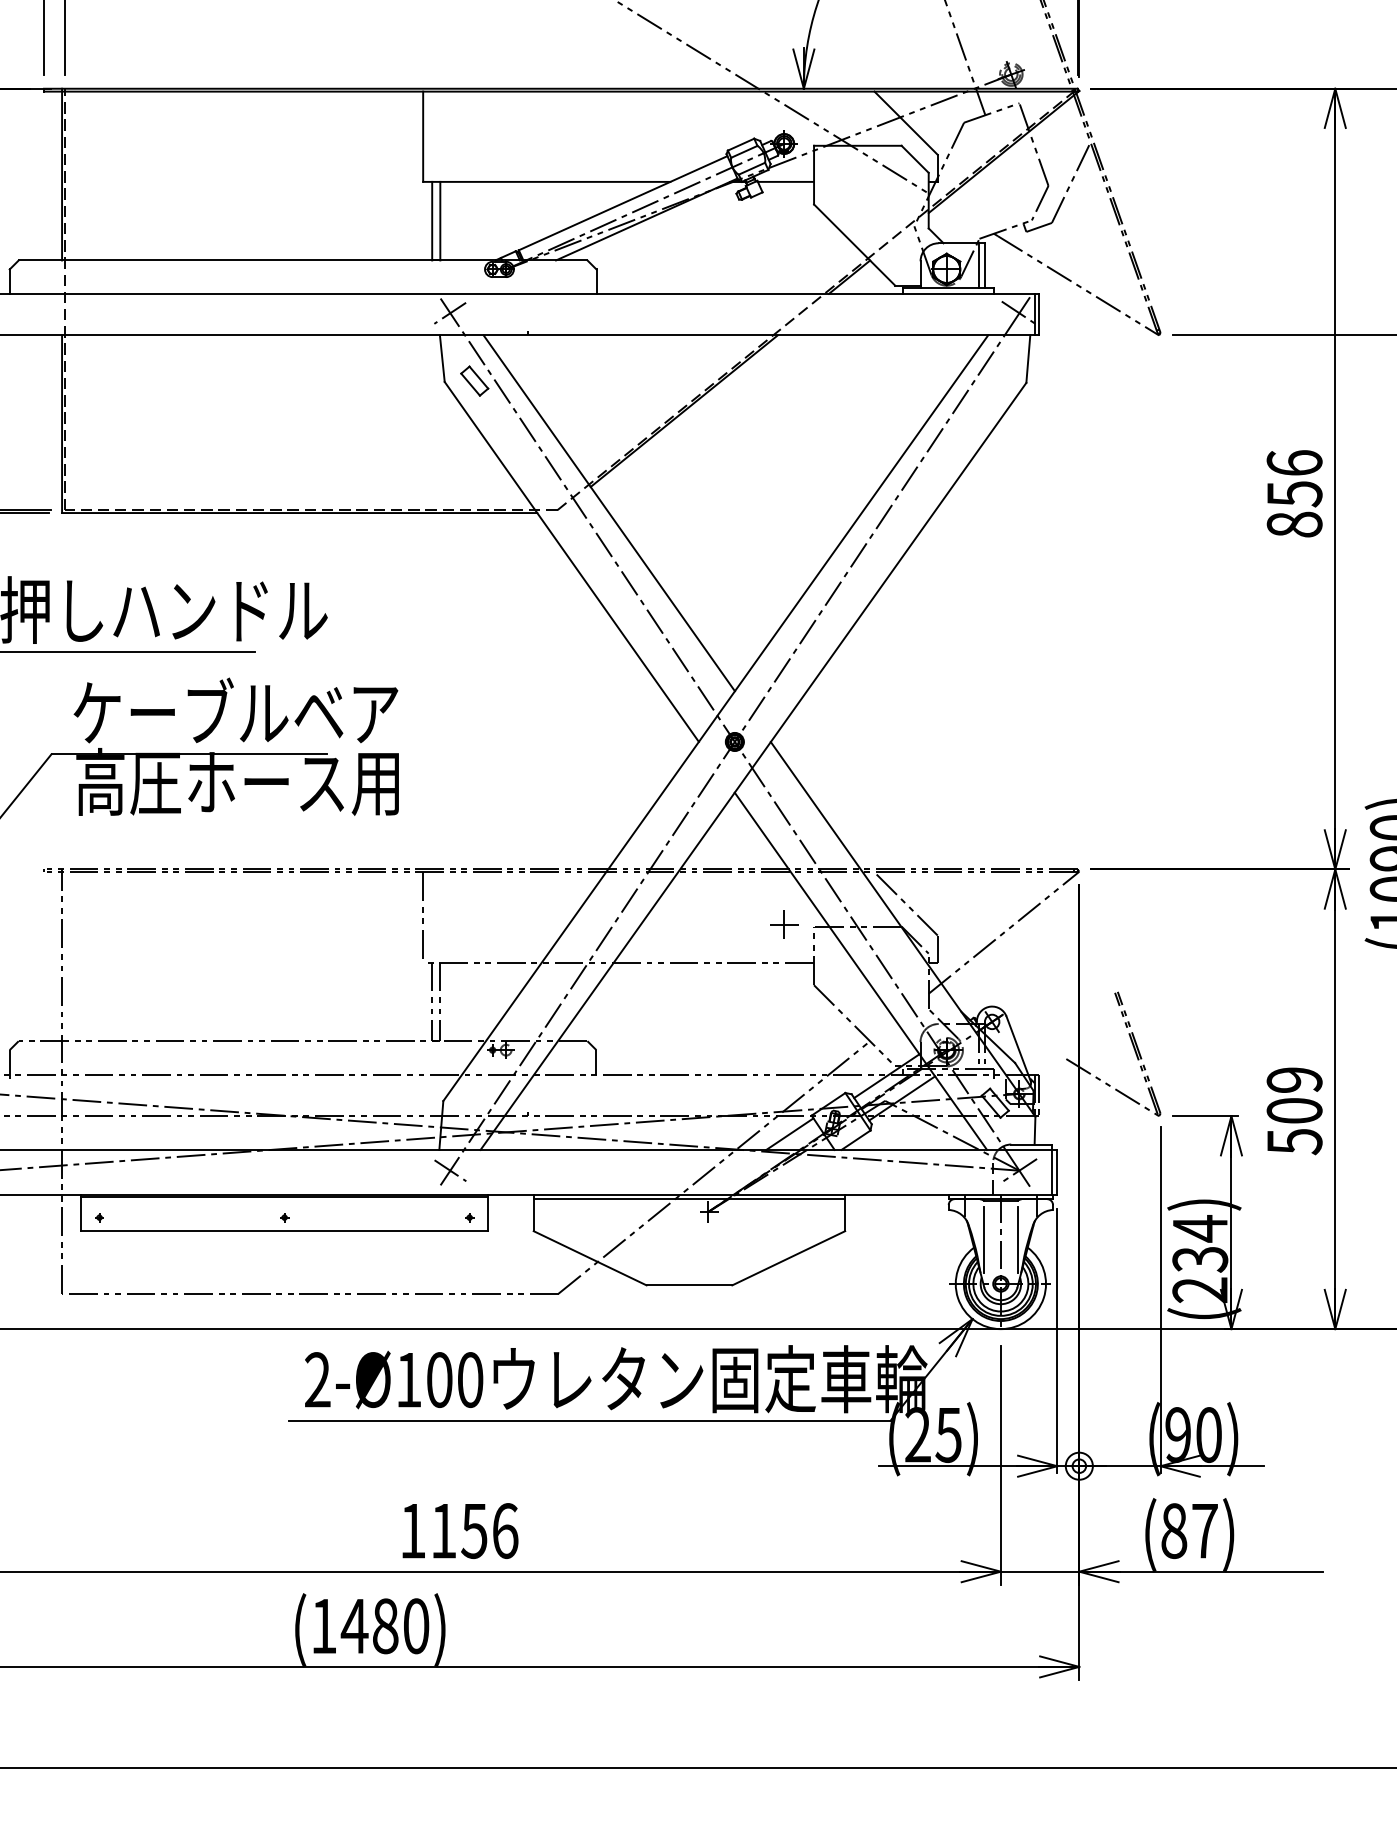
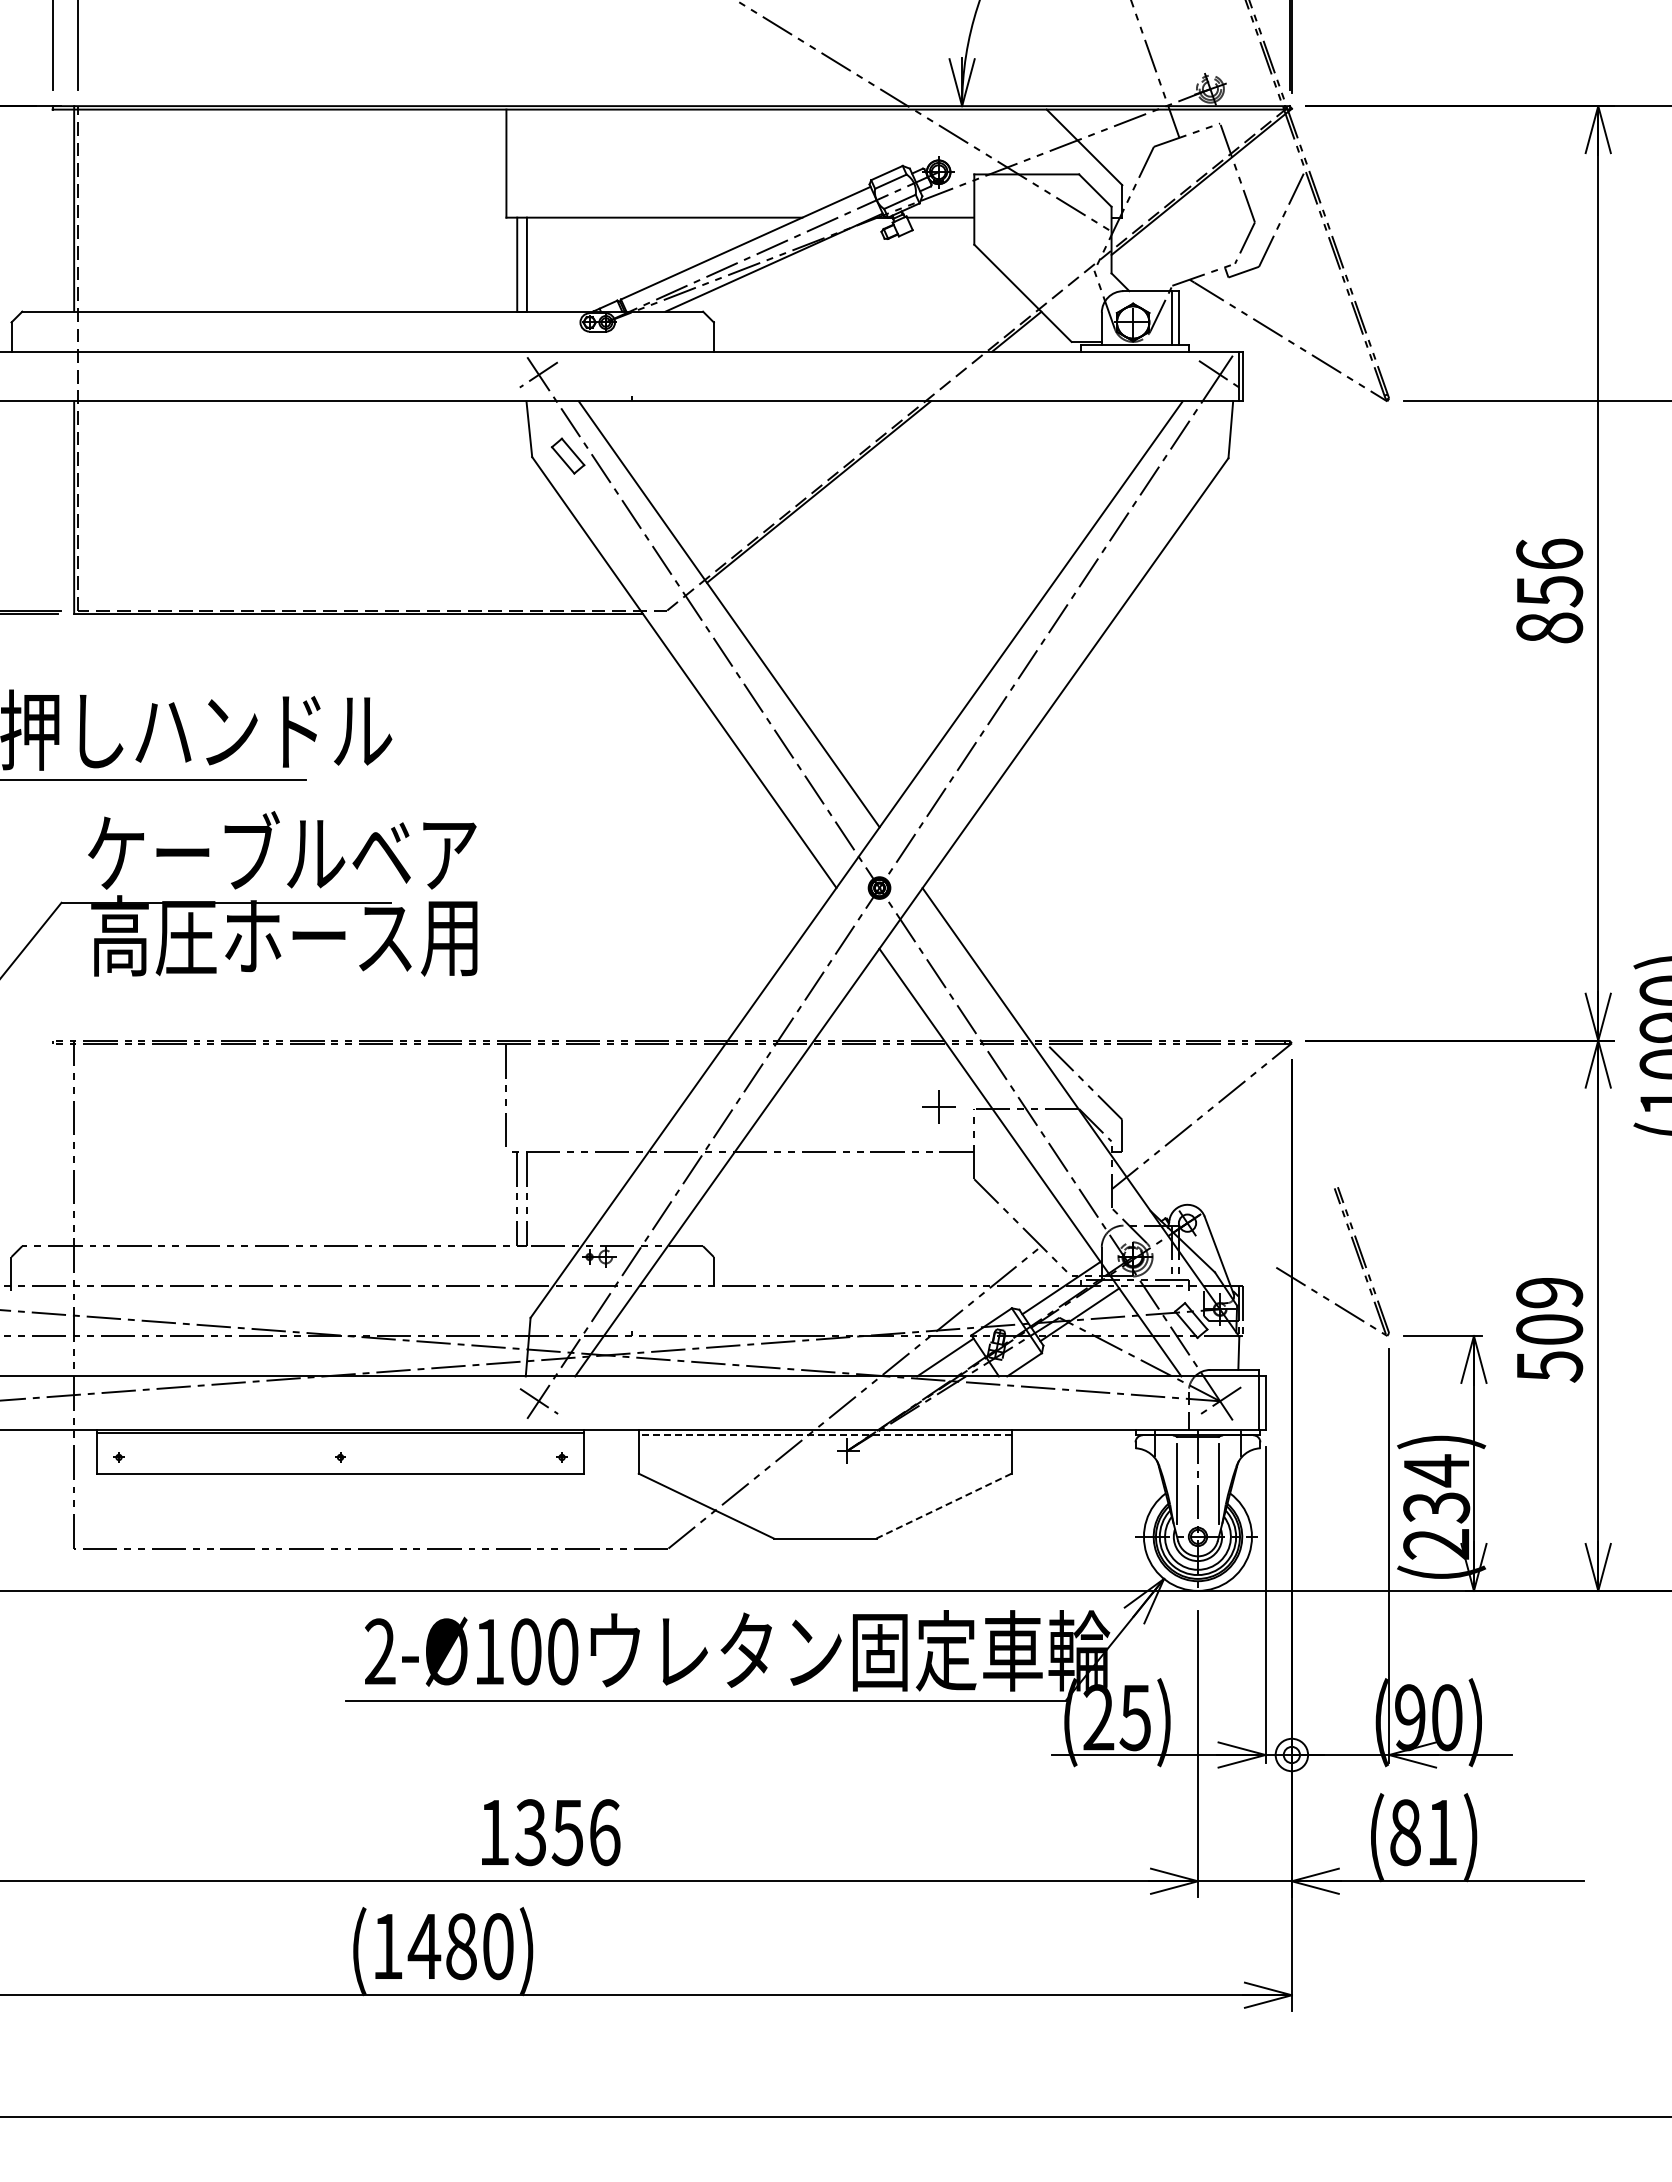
line: (688, 1199) -> (824, 1435), solid -> dashed
line: (789, 1258) -> (944, 1506), solid -> dashed
text: (443, 1530) -> (530, 1832), 1156 -> 1356
text: (1205, 1530) -> (1442, 1832), (87) -> (81)

